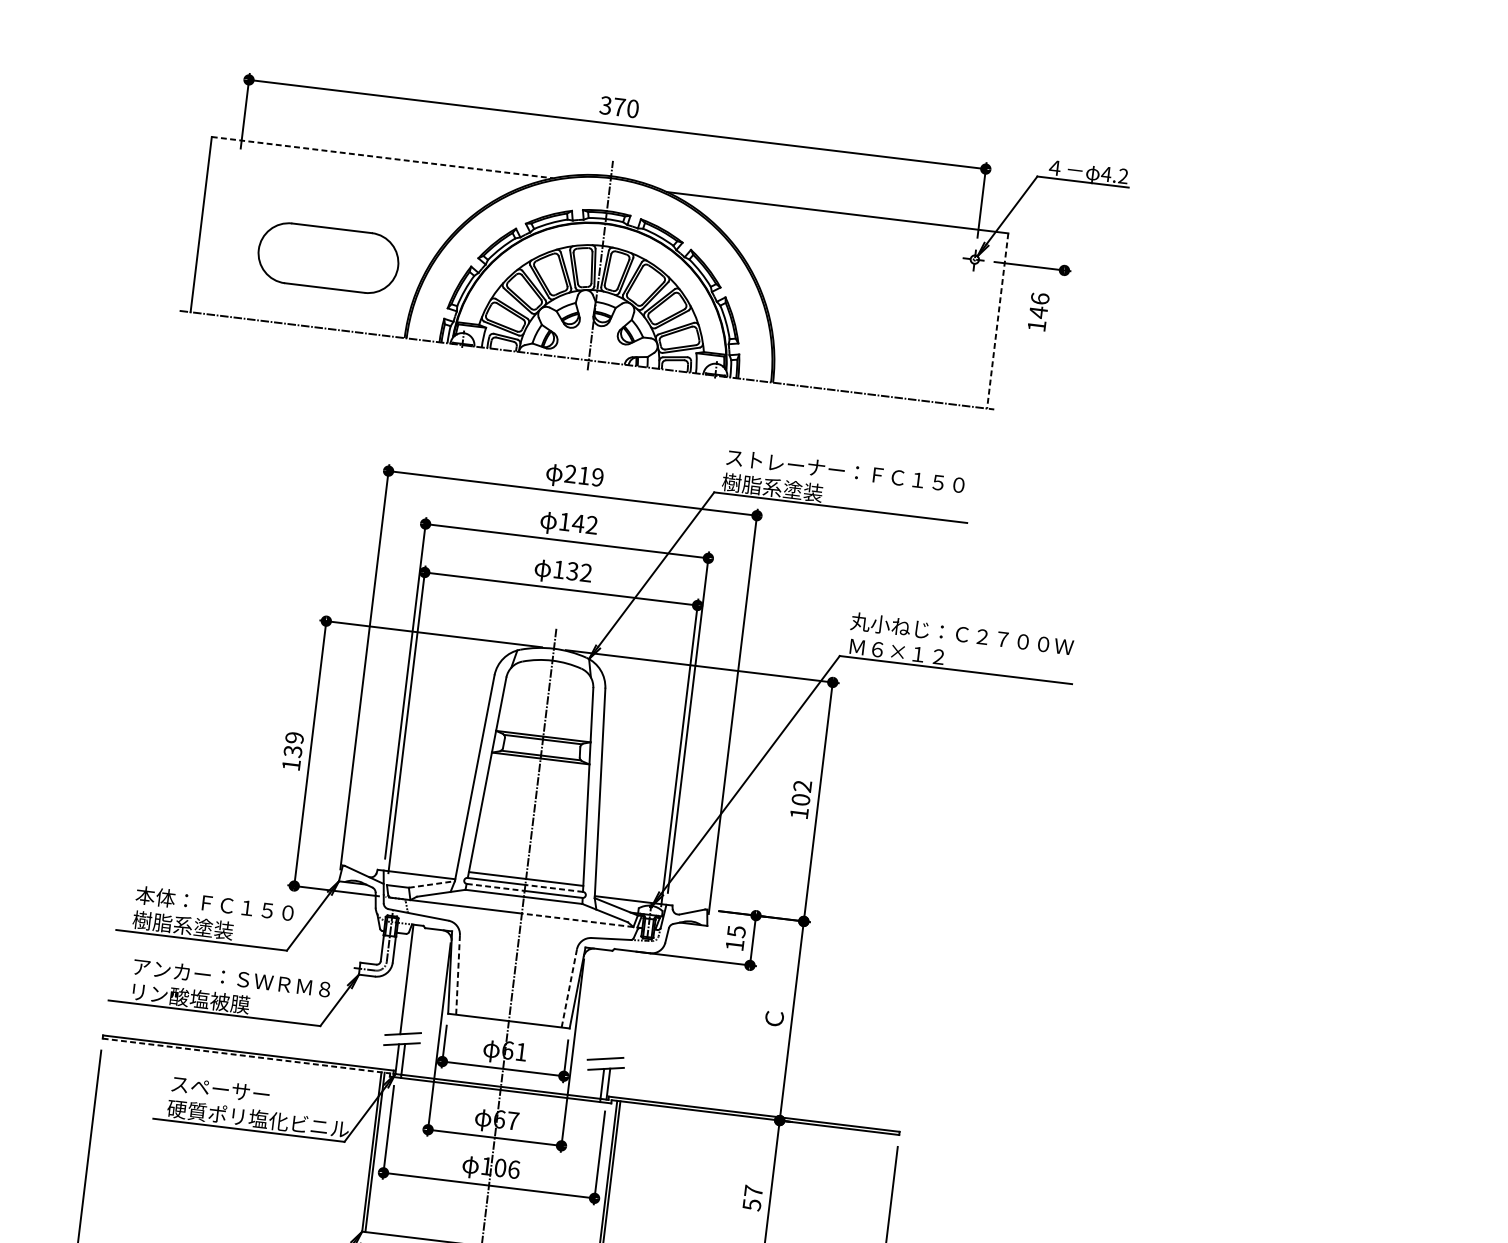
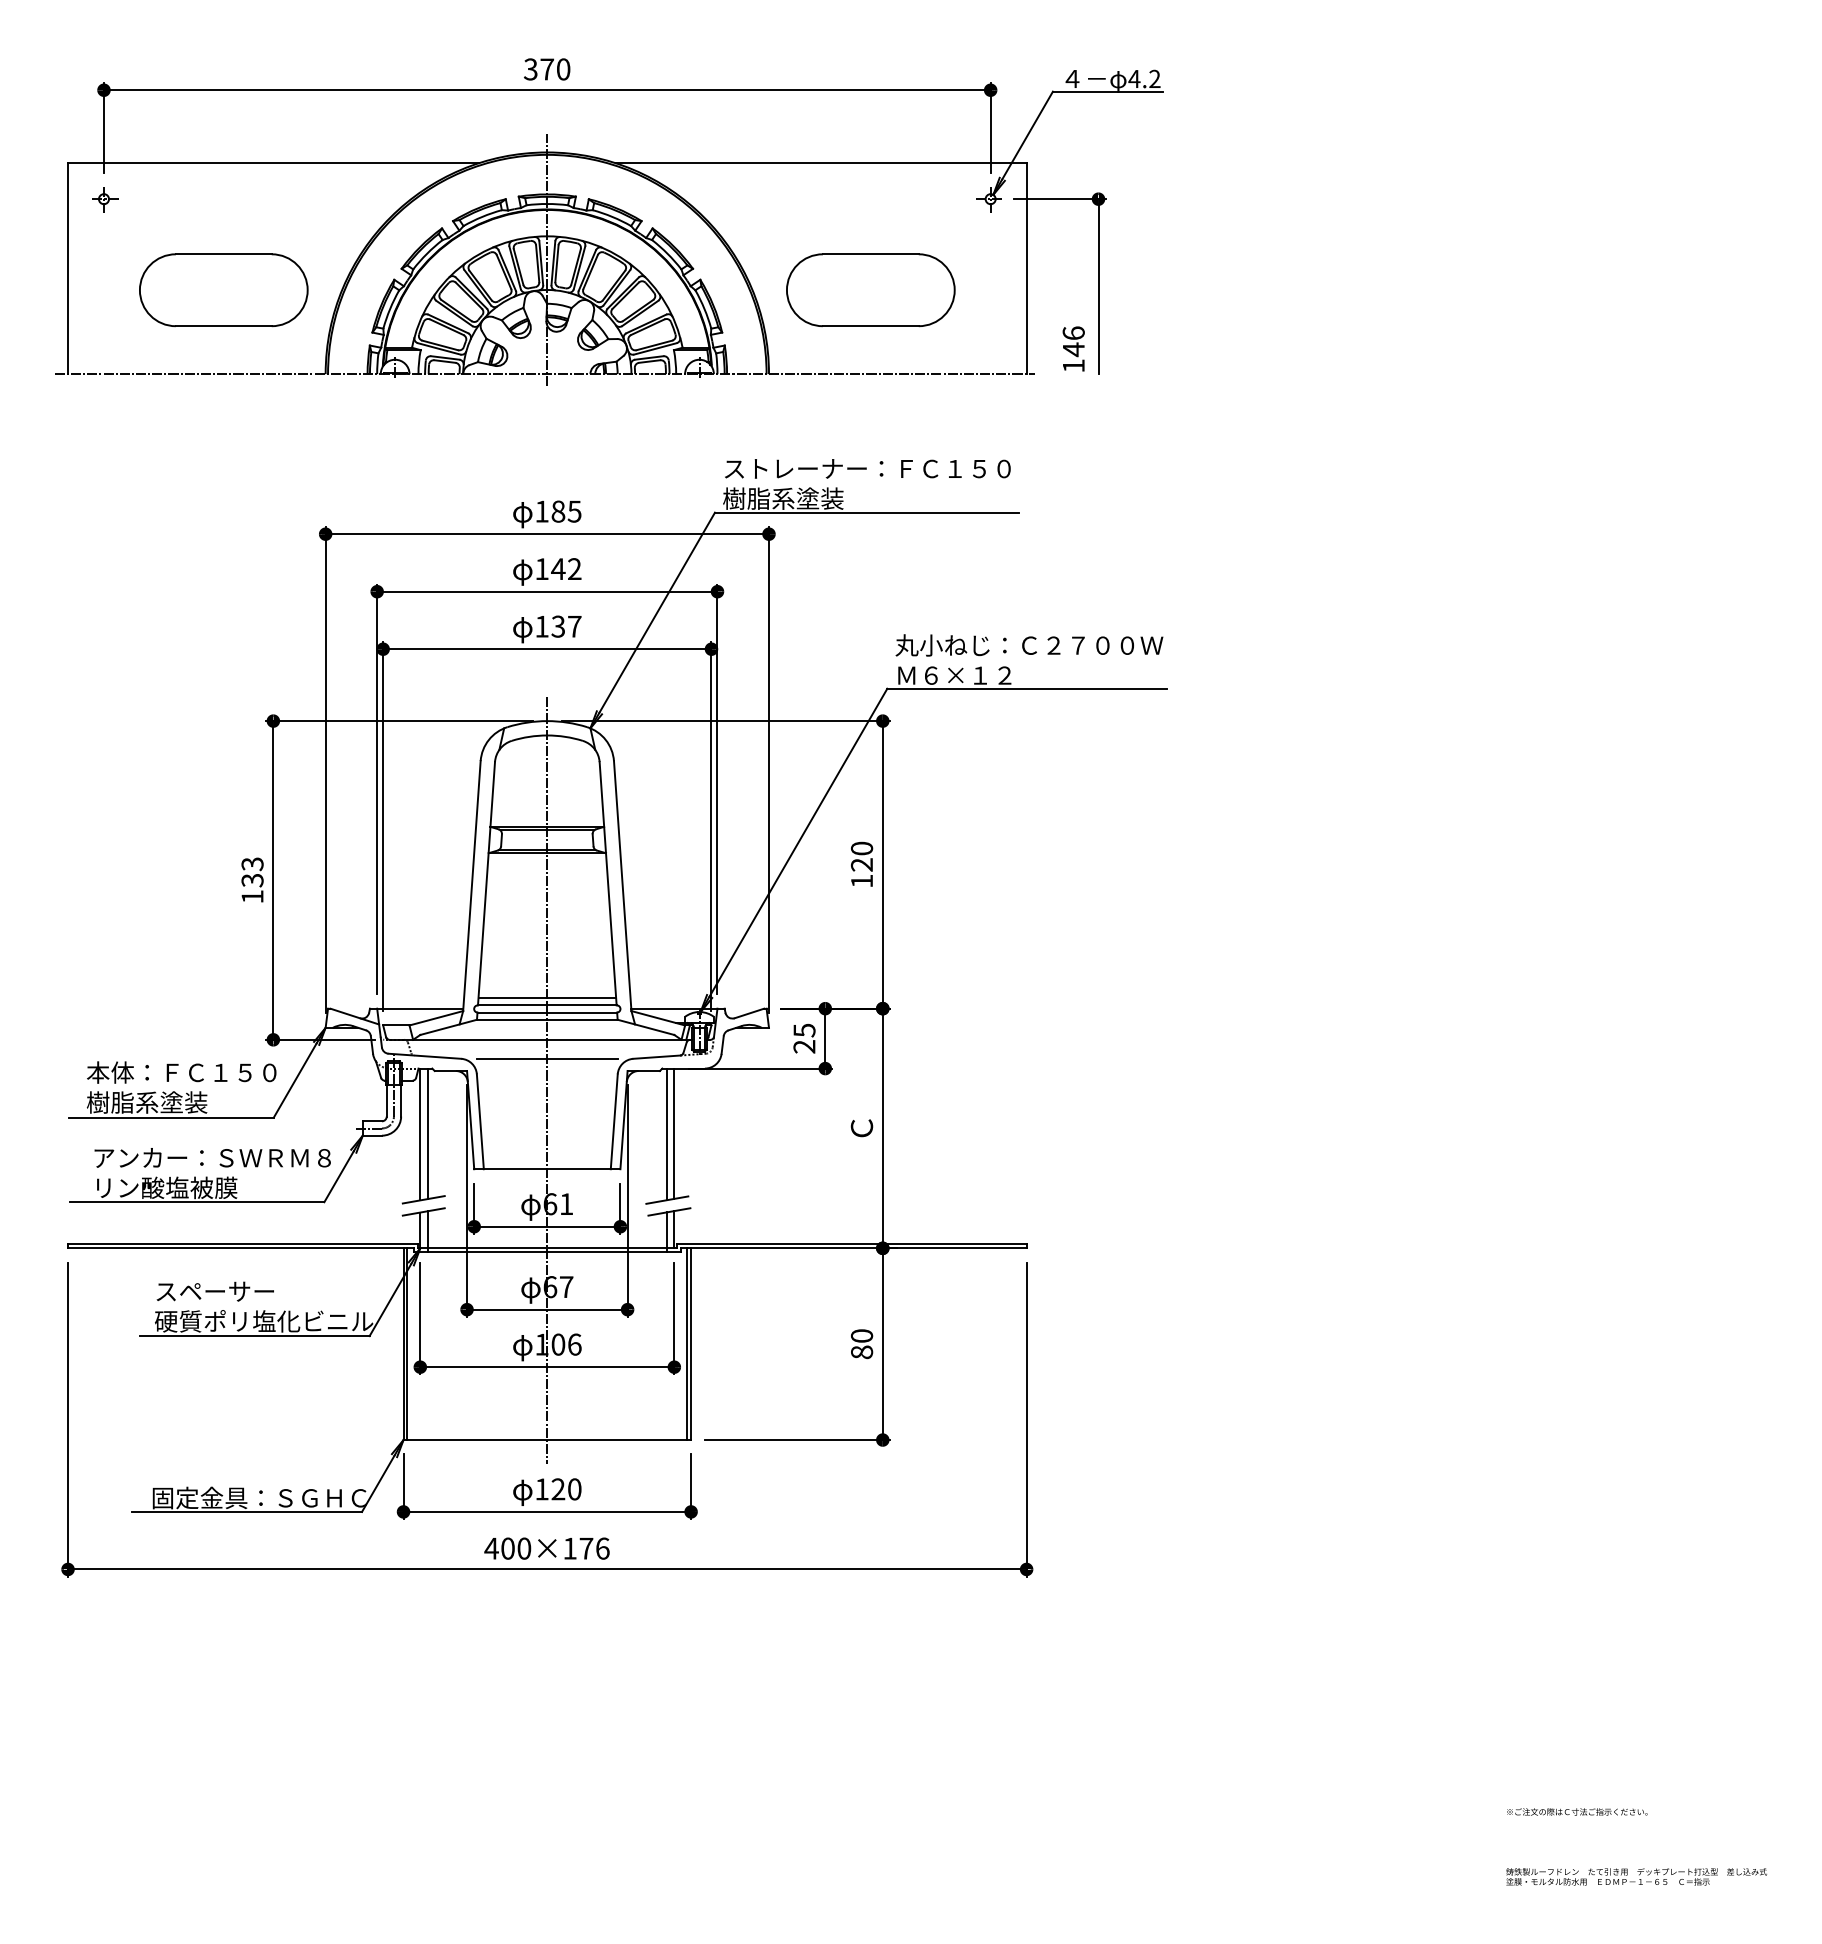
line: (383, 157) -> (274, 163), dashed -> solid
part: (239, 170) -> (105, 199), added
text: (1038, 311) -> (1073, 348), moved
line: (997, 321) -> (1026, 269), dashed -> solid
part: (865, 323) -> (870, 290), added
line: (1055, 343) -> (1098, 286), added
text: (584, 475) -> (558, 511), 219 -> 185
text: (586, 572) -> (574, 626), 132 -> 137
text: (294, 738) -> (252, 864), 139 -> 133
text: (802, 792) -> (862, 856), 102 -> 120
line: (431, 884) -> (436, 1018), dashed -> solid
line: (495, 887) -> (512, 1012), dashed -> solid
line: (554, 888) -> (582, 1005), dashed -> solid
line: (581, 920) -> (619, 1039), dashed -> solid
line: (519, 929) -> (546, 1058), added
text: (734, 944) -> (804, 1046), 15 -> 25
line: (458, 974) -> (480, 1121), dashed -> solid
line: (412, 979) -> (427, 1133), added
line: (569, 988) -> (614, 1121), dashed -> solid
line: (612, 1004) -> (667, 1134), added
line: (618, 1004) -> (674, 1133), added
line: (246, 1056) -> (241, 1248), dashed -> solid
text: (753, 1198) -> (862, 1344), 57 -> 80

